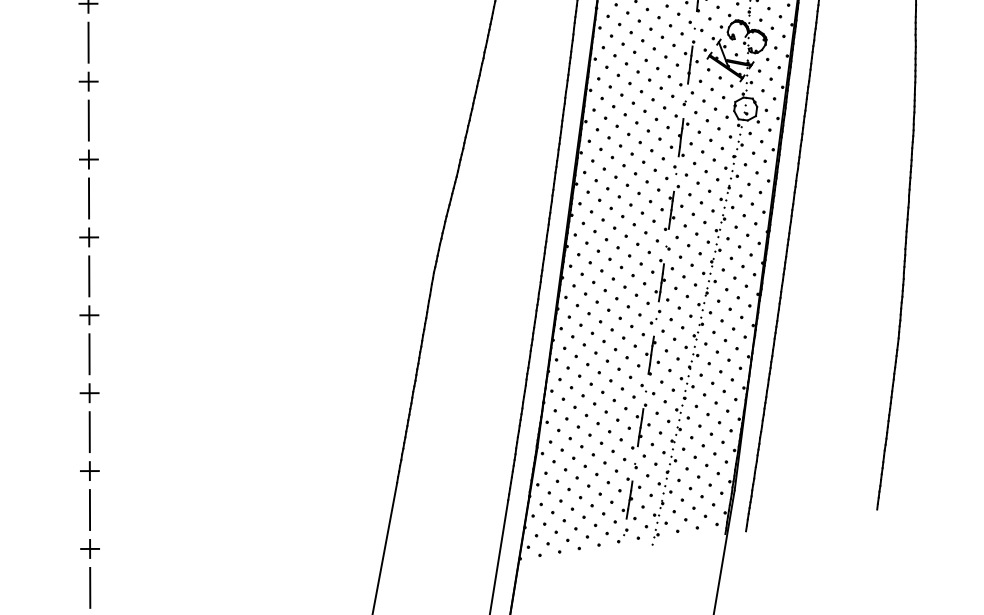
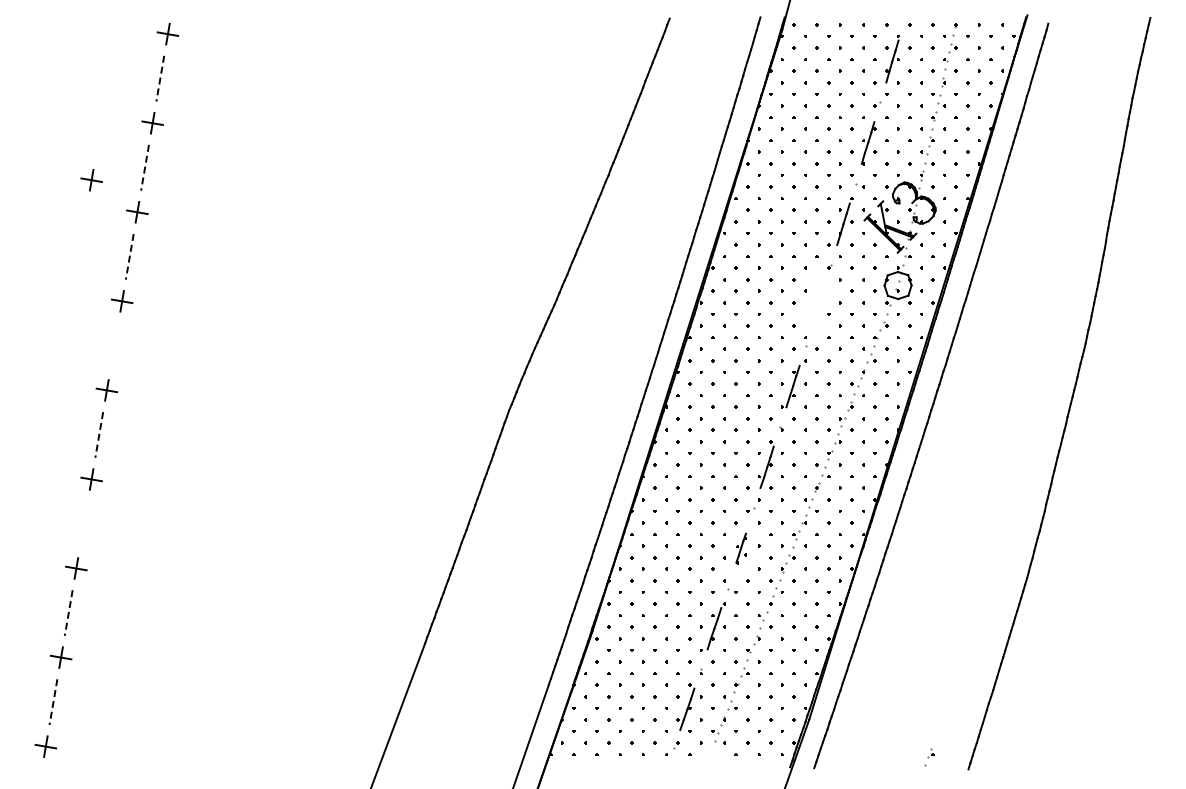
line: (88, 43) -> (160, 79), solid -> dashed
line: (88, 121) -> (144, 168), solid -> dashed
part: (679, 135) -> (817, 302), removed
part: (45, 139) -> (91, 180), added
line: (88, 199) -> (129, 257), solid -> dashed
line: (89, 276) -> (114, 345), removed
line: (89, 354) -> (99, 435), solid -> dashed
part: (651, 355) -> (741, 548), size x0.7
line: (89, 431) -> (83, 523), removed
line: (89, 510) -> (68, 613), solid -> dashed
part: (655, 537) -> (929, 757), moved
line: (90, 588) -> (53, 702), solid -> dashed

